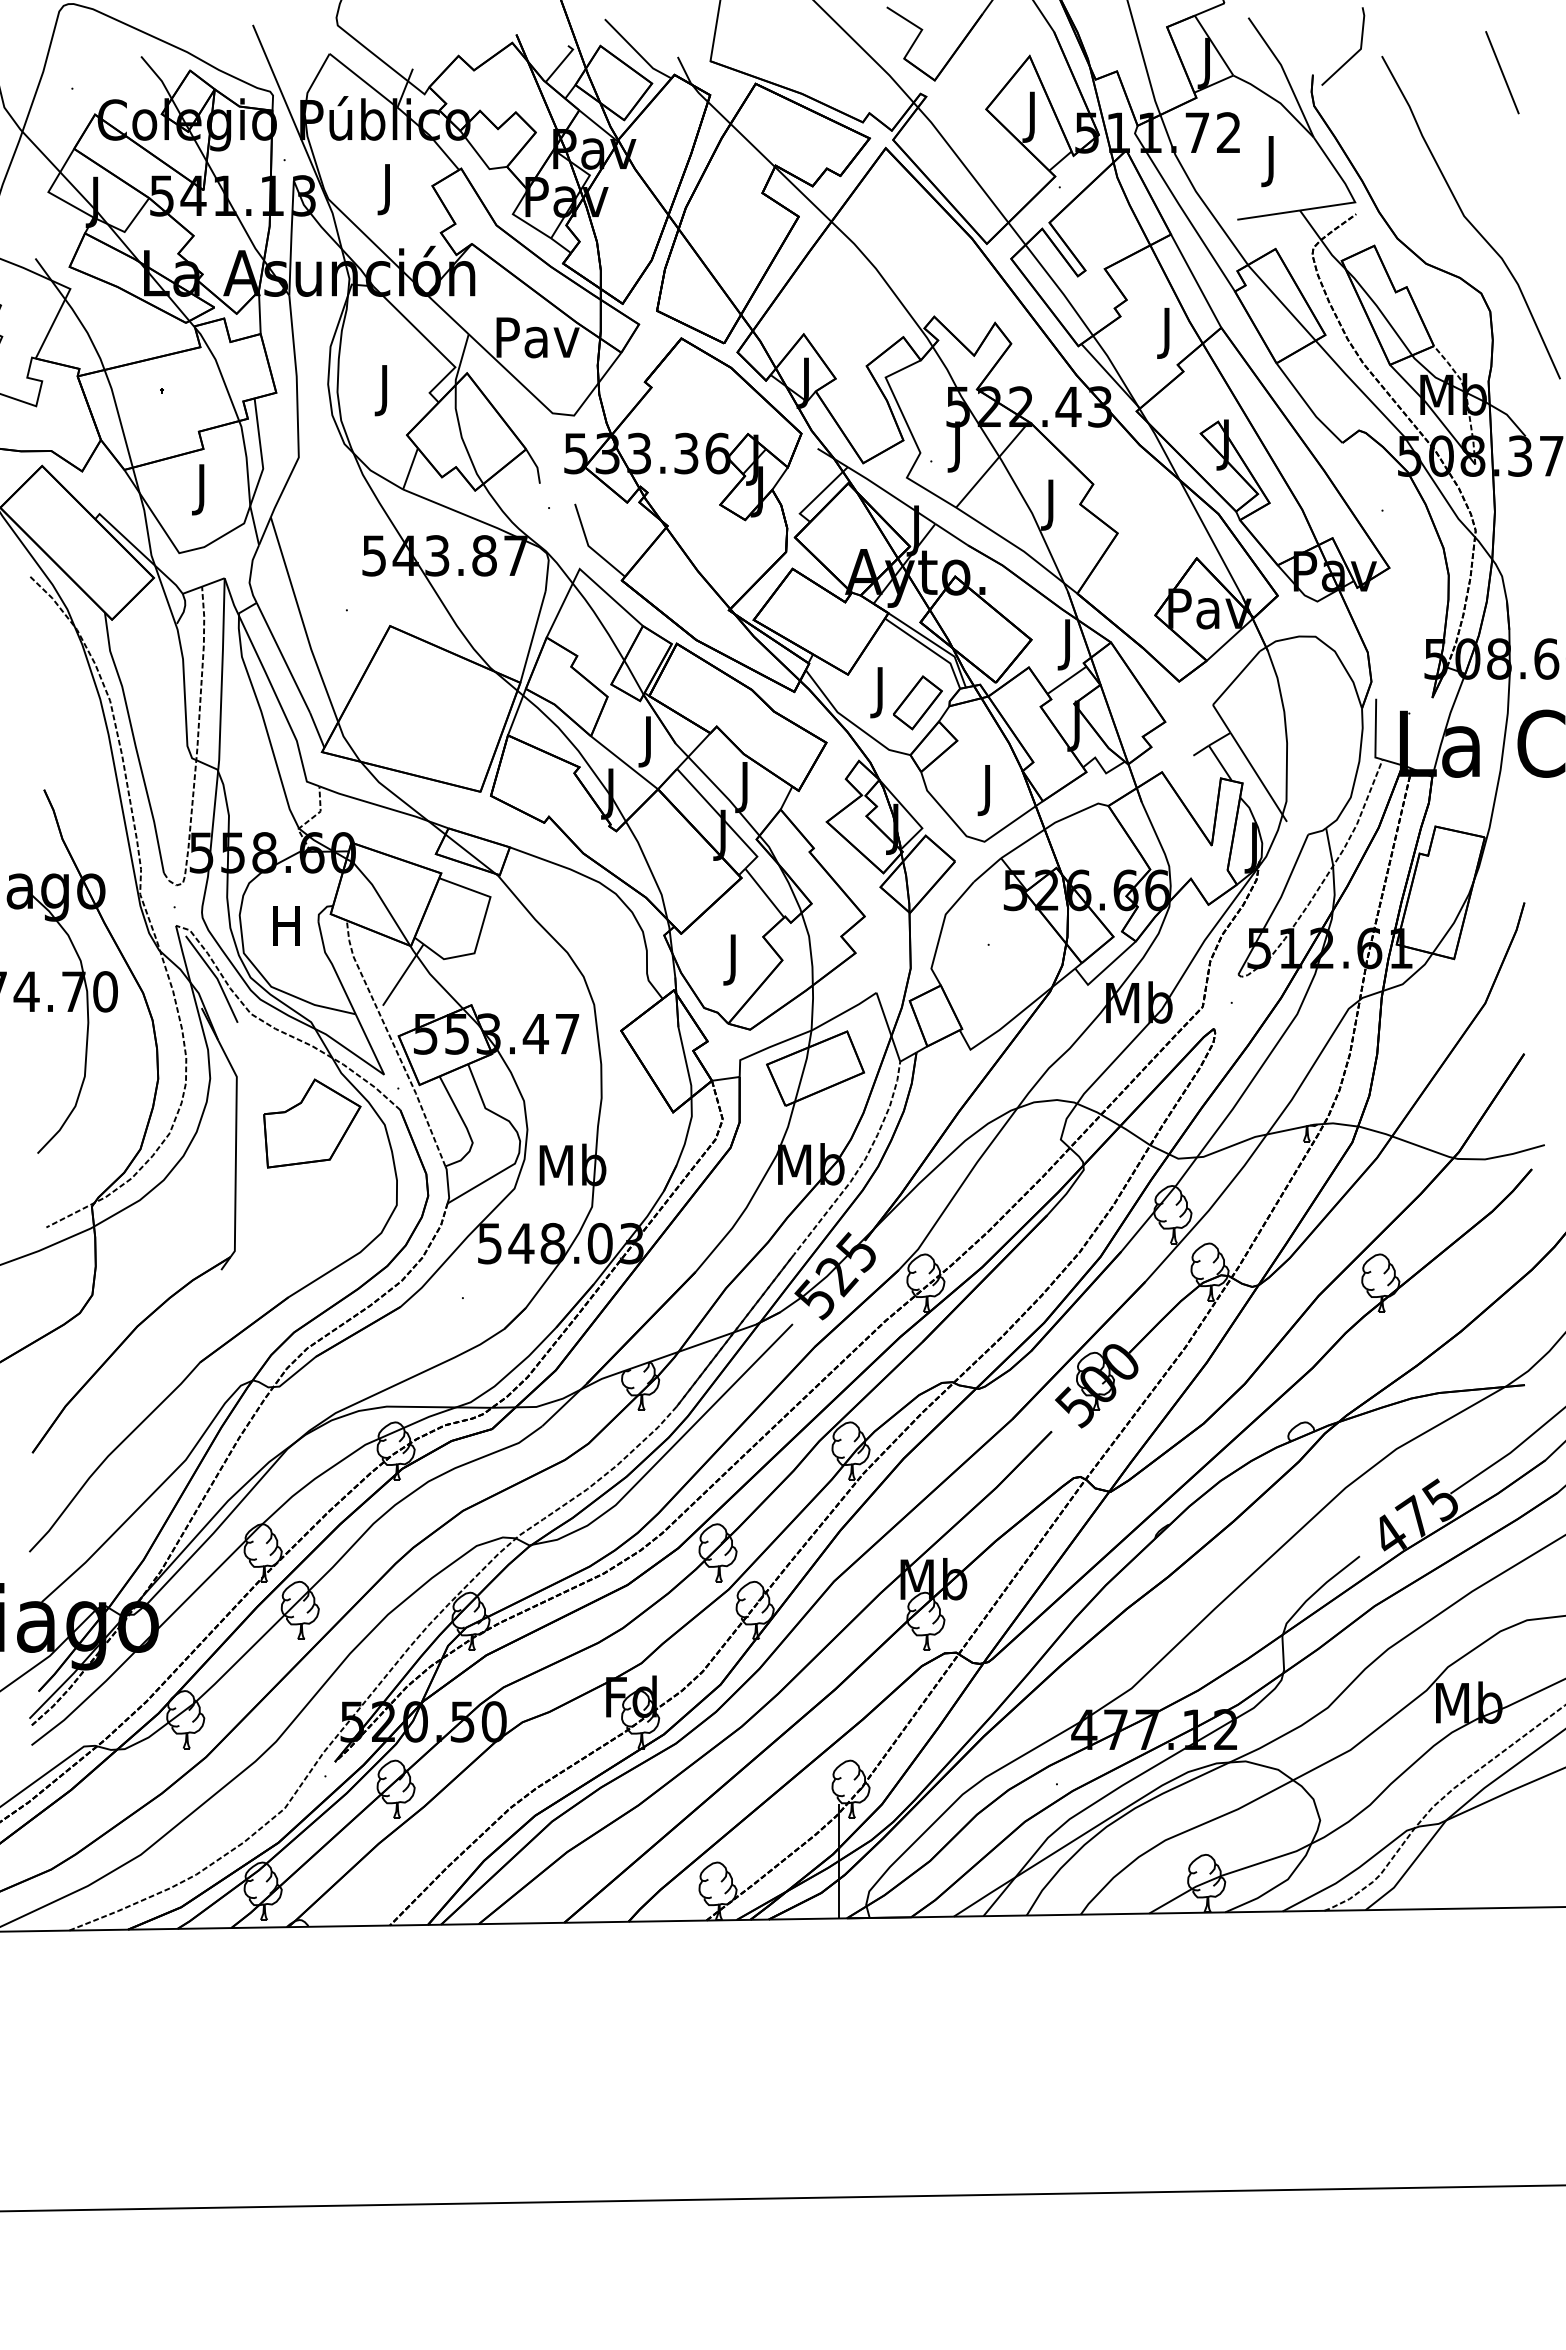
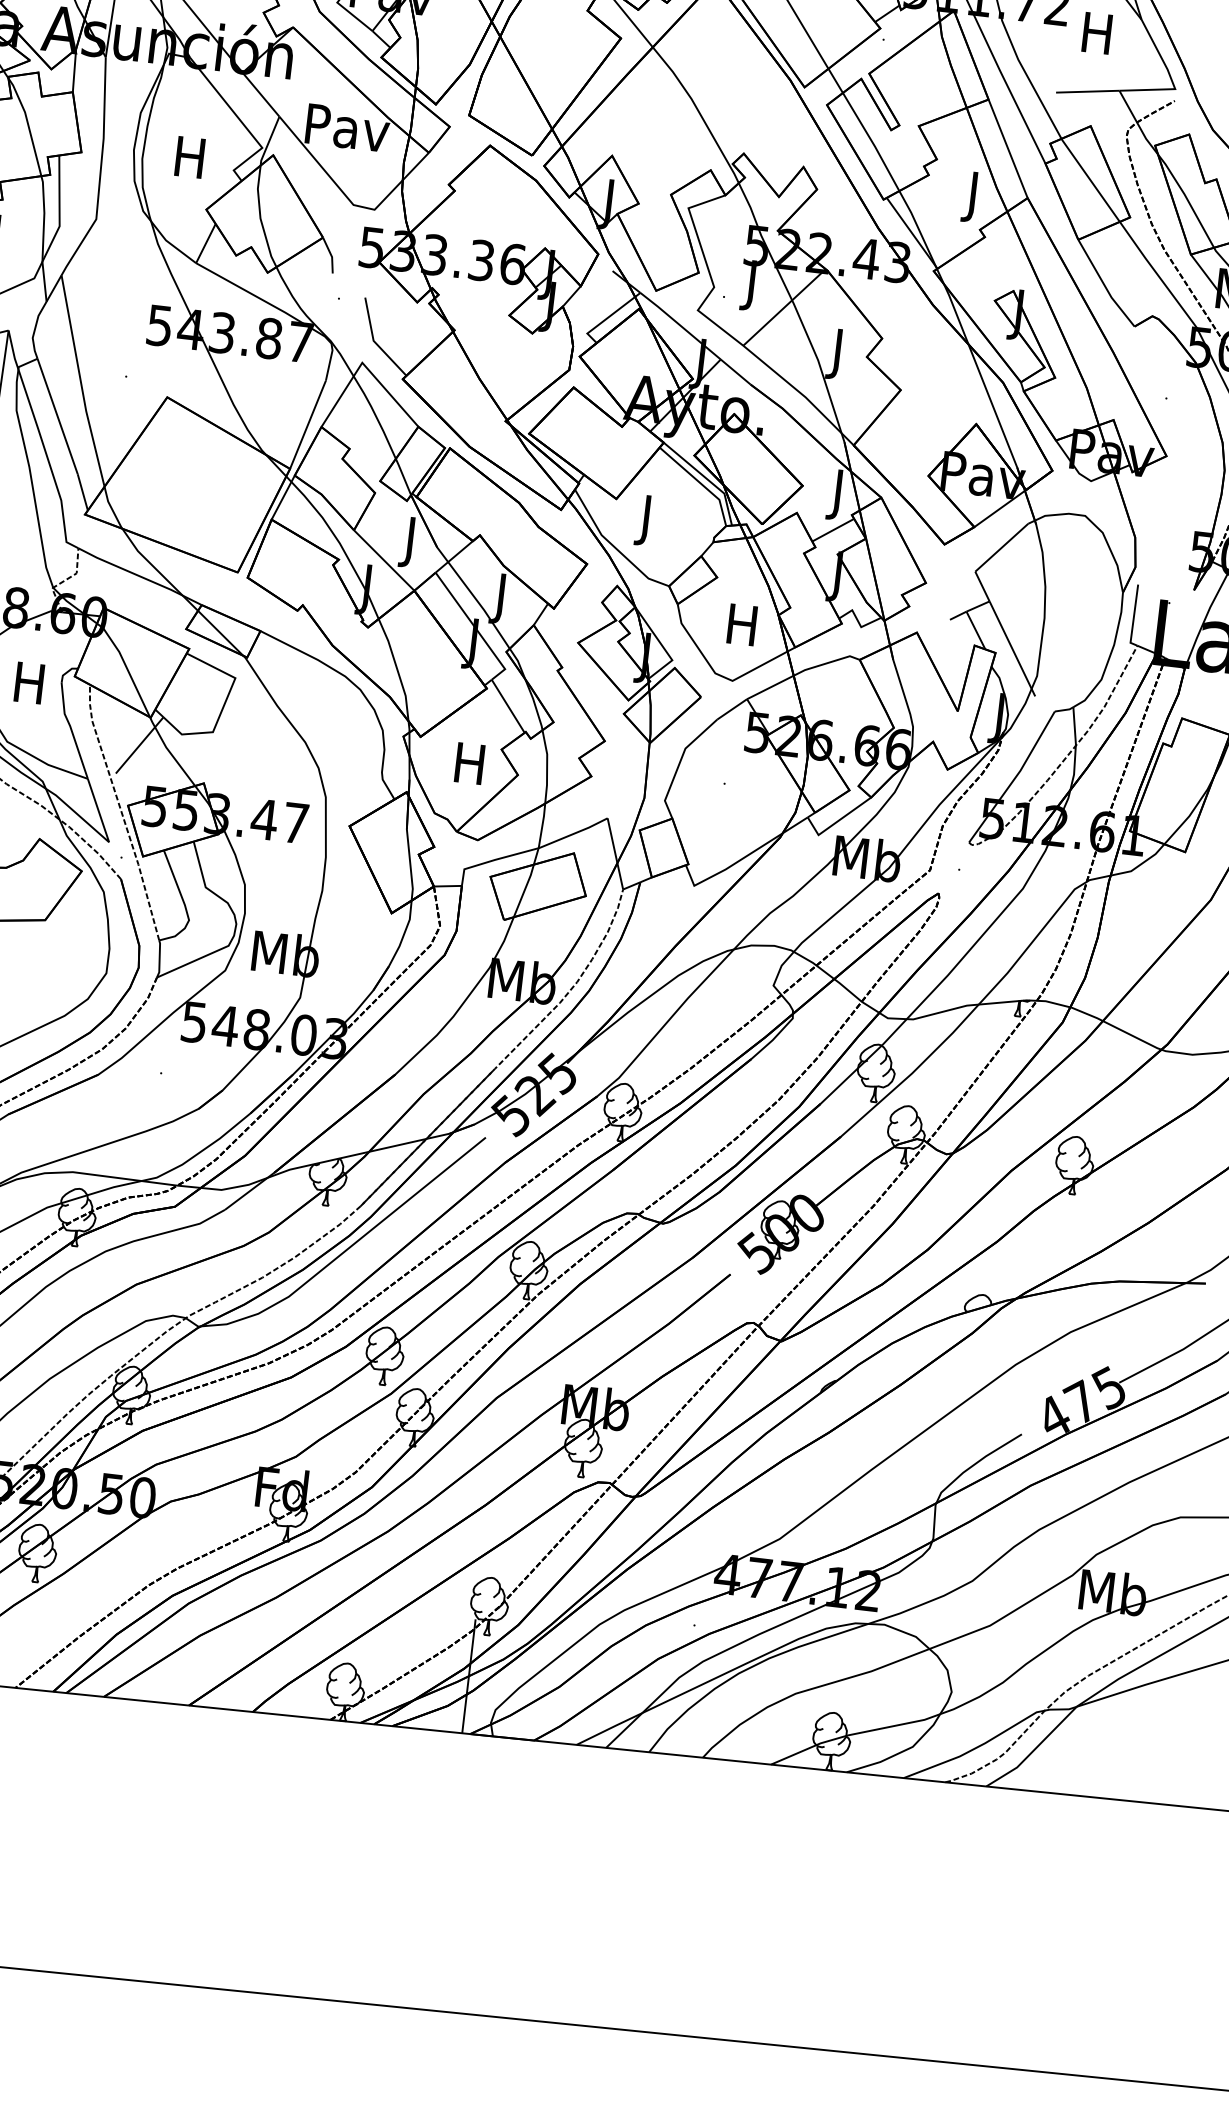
text: (1270, 161) -> (1095, 38), J -> H
text: (384, 390) -> (189, 162), J -> H
part: (917, 702) -> (682, 534), removed
text: (987, 790) -> (741, 630), J -> H
text: (732, 959) -> (468, 768), J -> H

